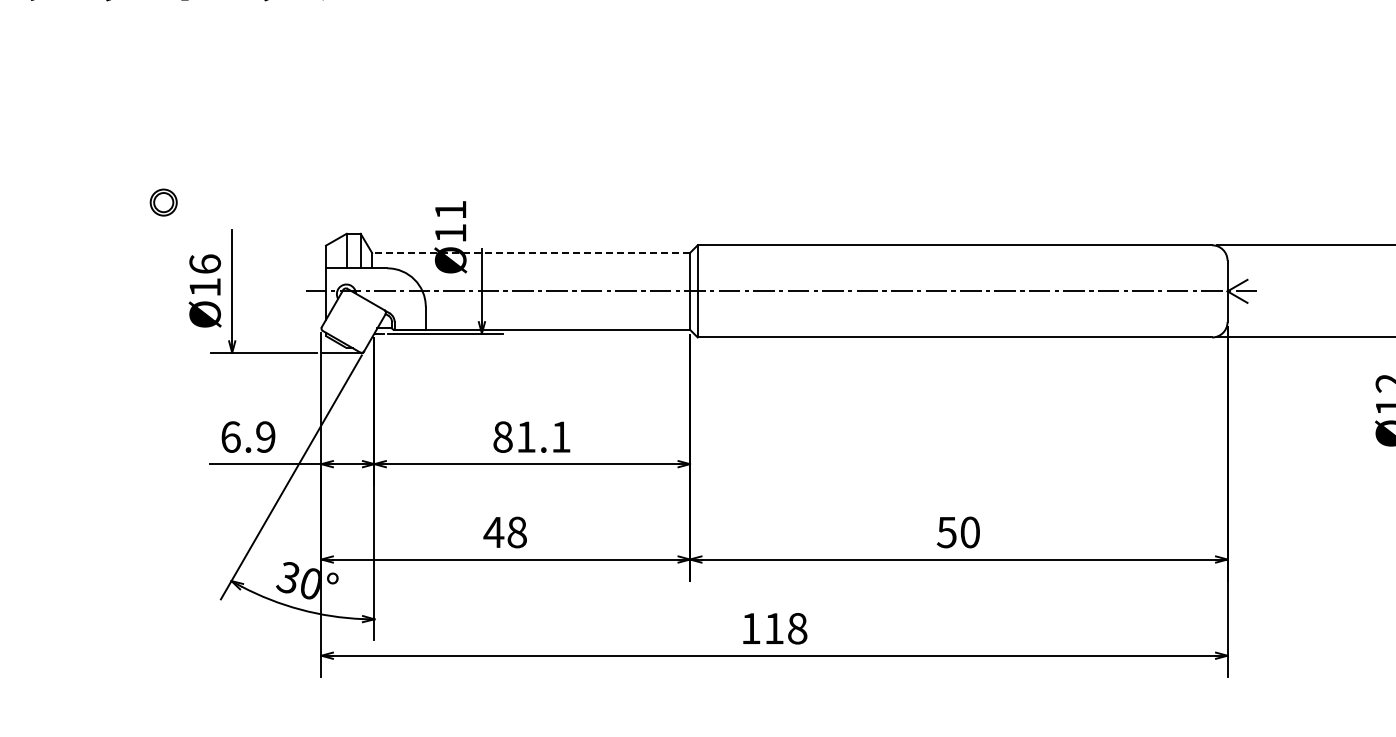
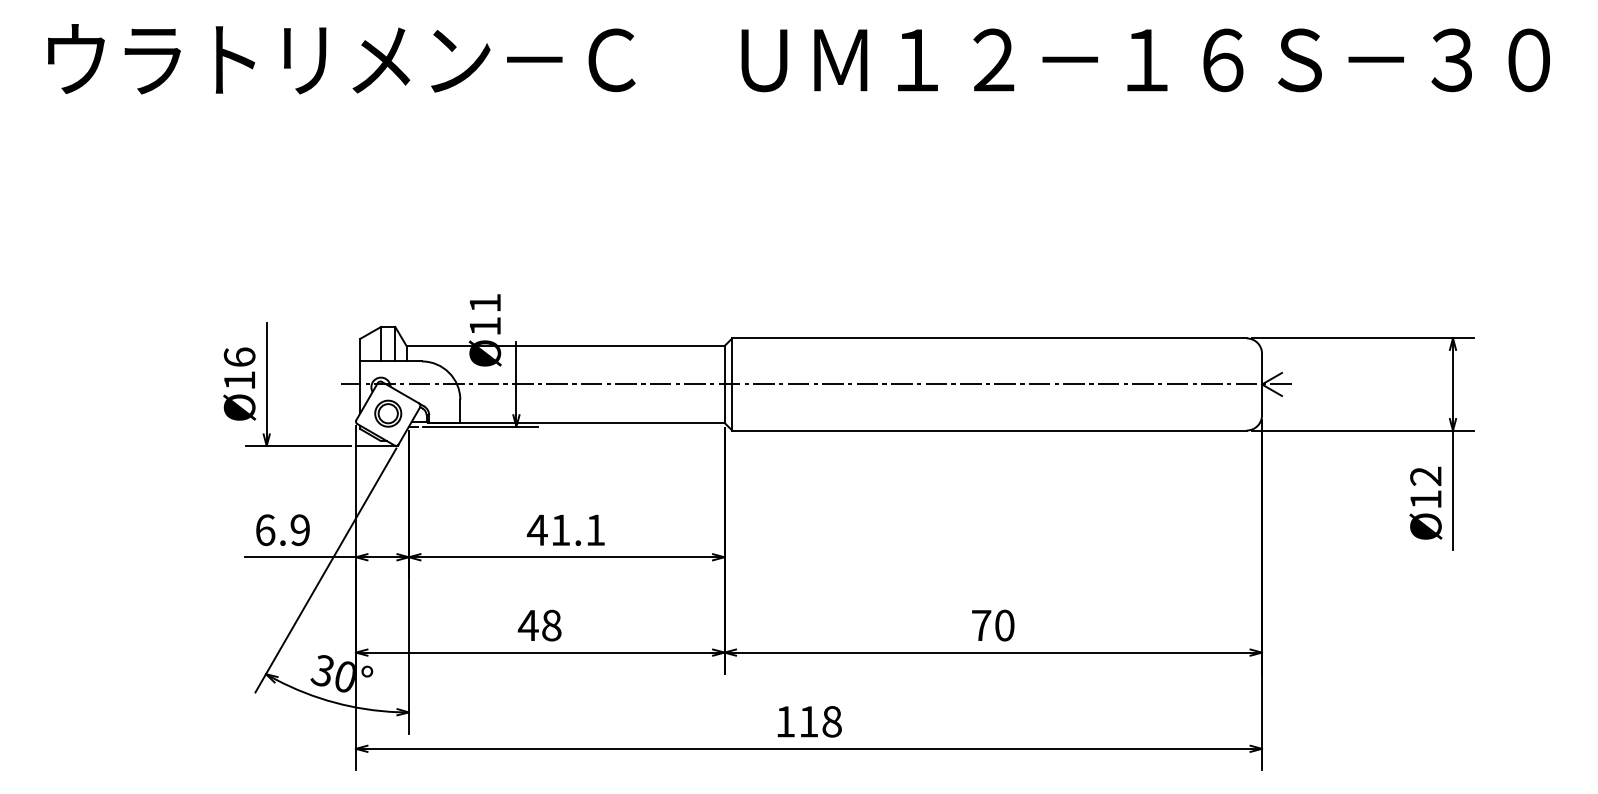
part: (163, 202) -> (388, 413), moved
line: (530, 253) -> (565, 346), dashed -> solid
text: (501, 437) -> (536, 530), 81.1 -> 41.1
text: (946, 532) -> (981, 625), 50 -> 70

